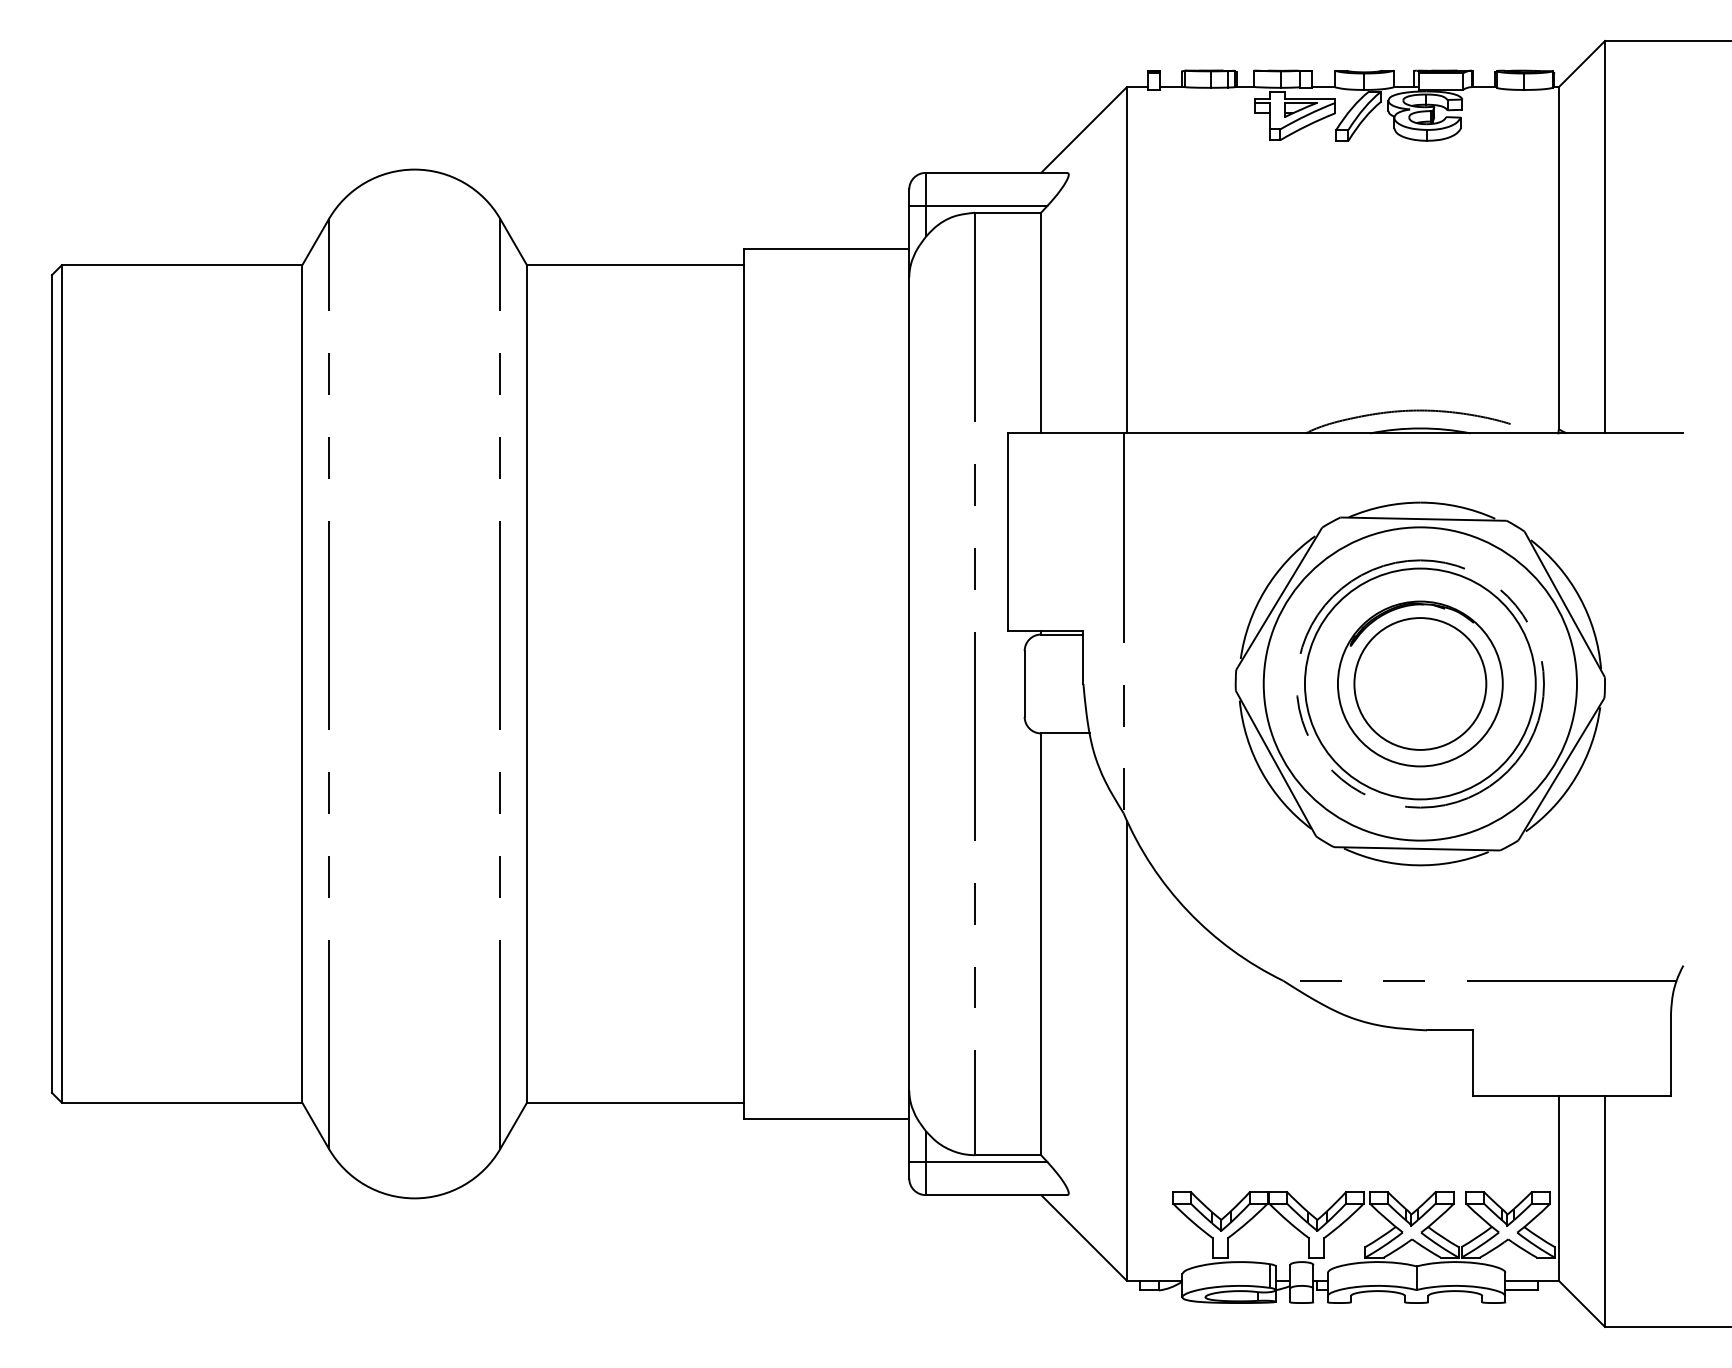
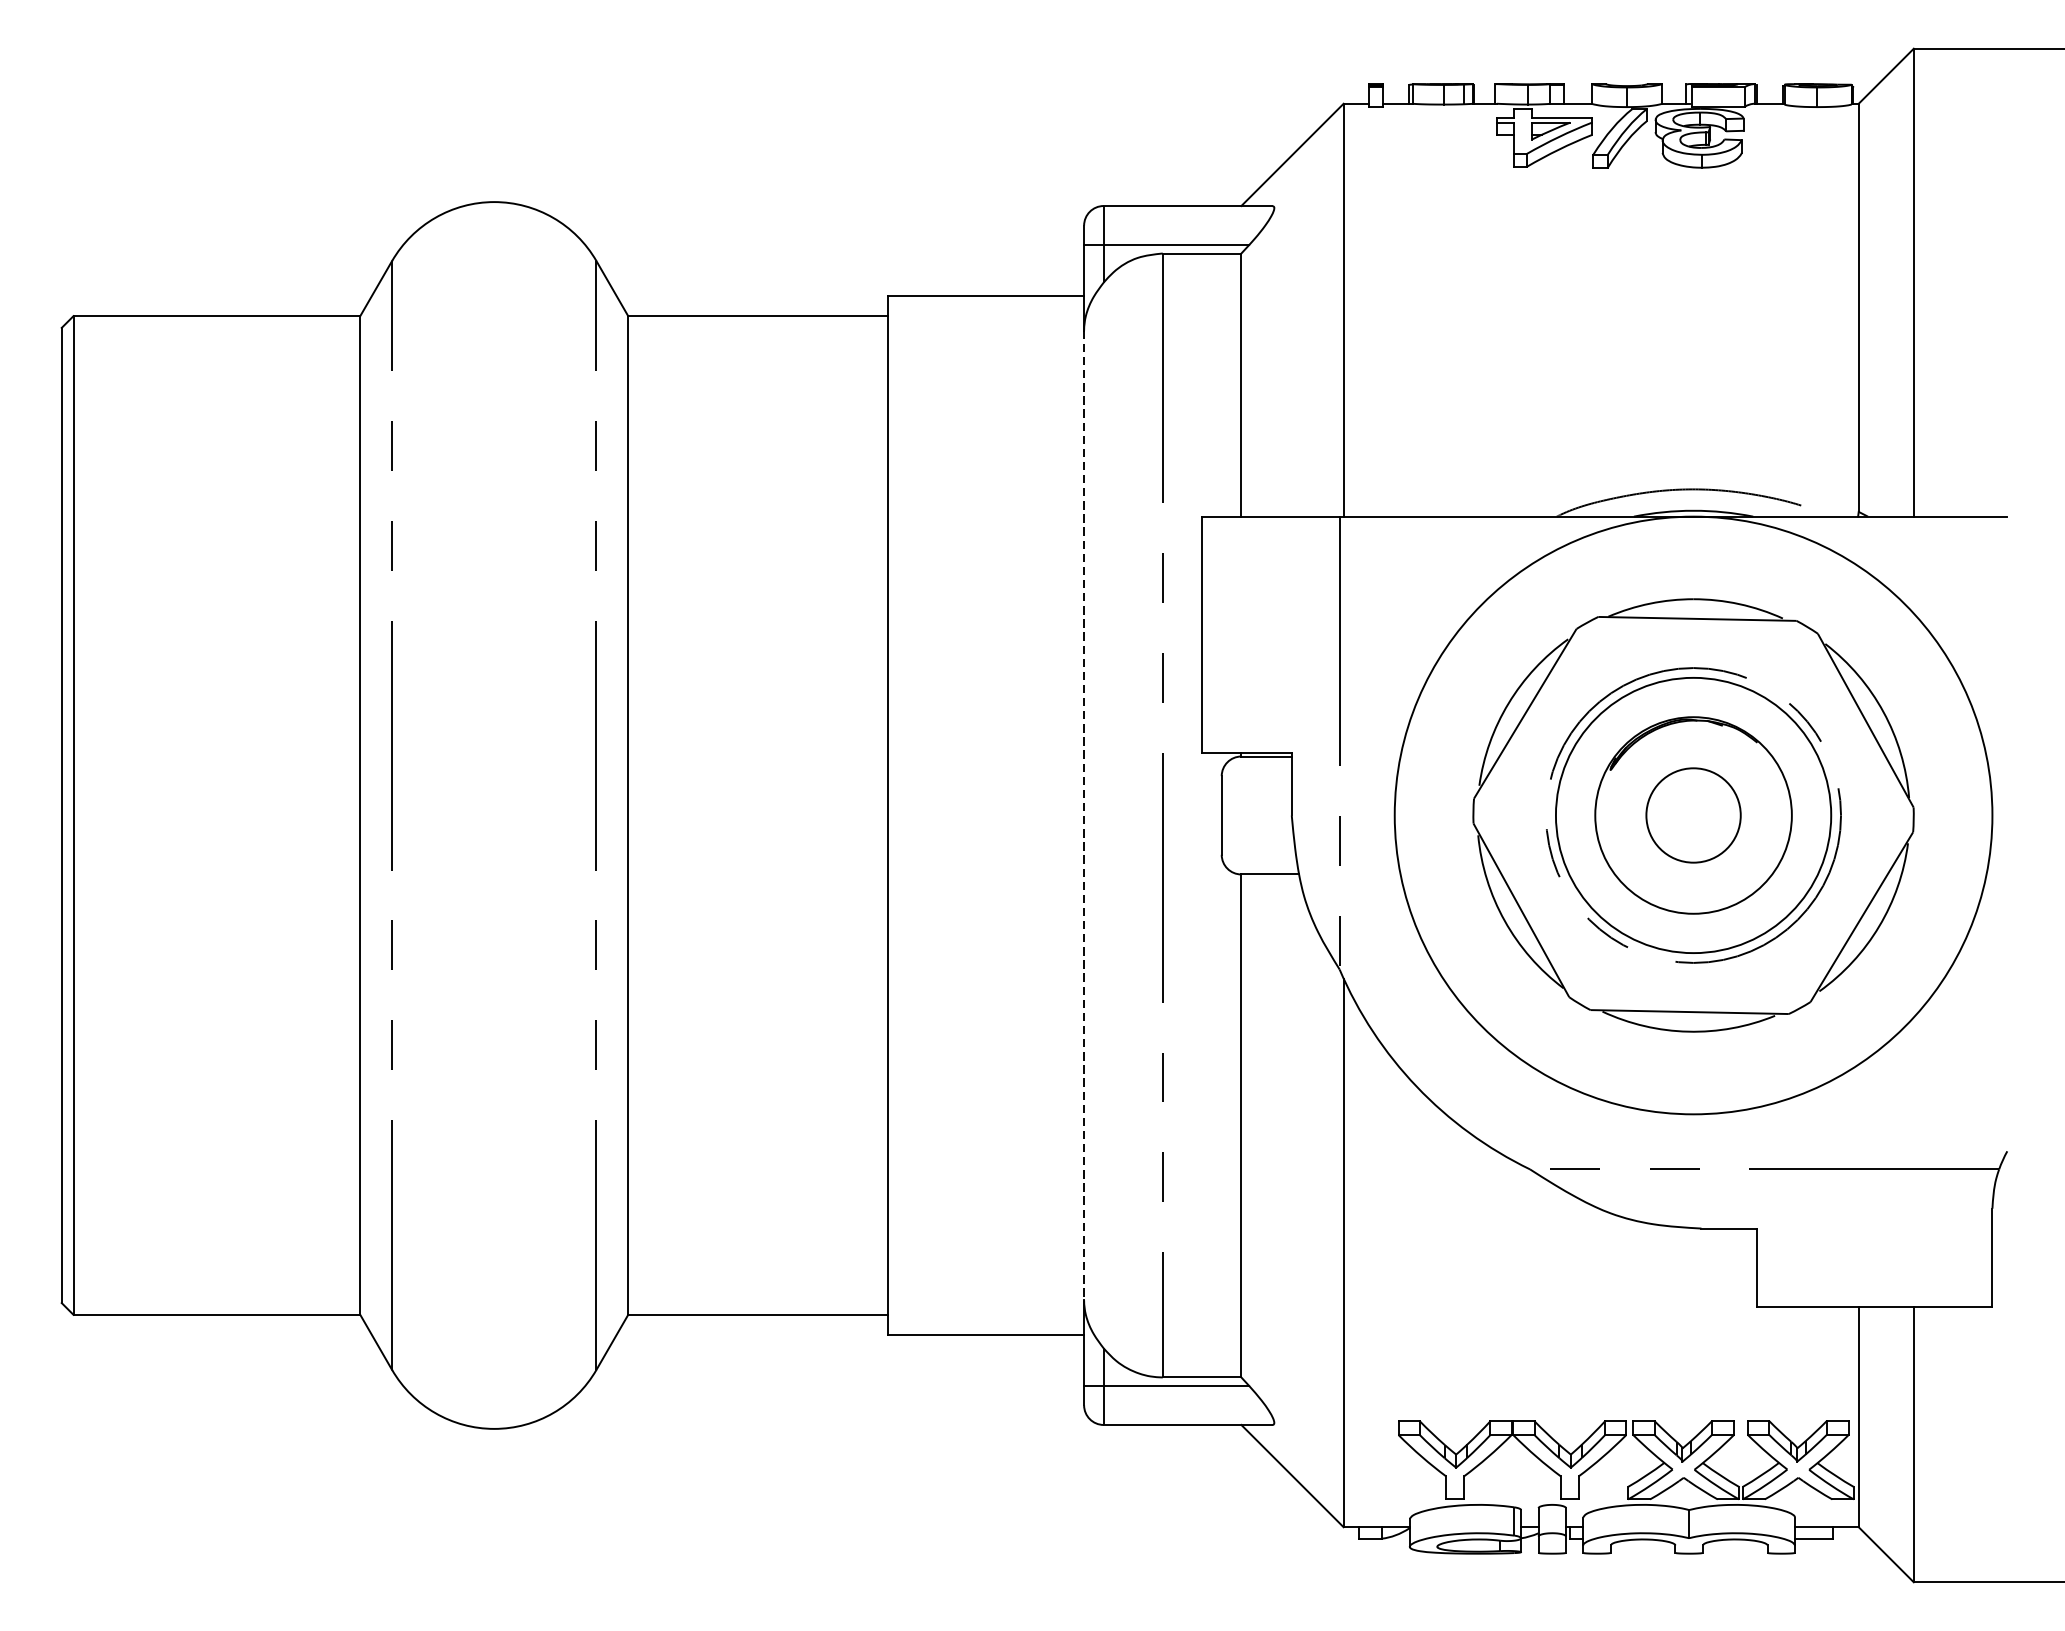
circle: (1419, 683) -> (1692, 814), size x1.6
circle: (1420, 683) -> (1693, 814), size x0.6
line: (909, 684) -> (1084, 816), solid -> dashed

